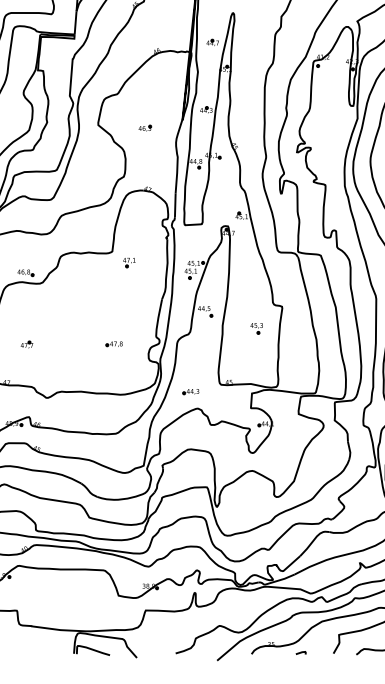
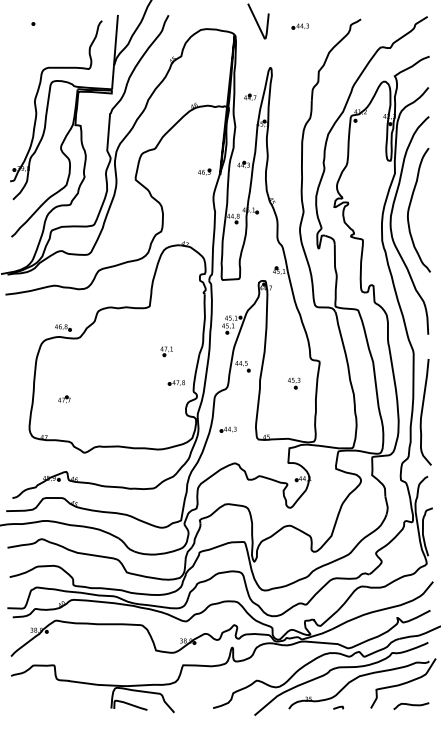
part: (145, 127) -> (204, 171), moved
part: (129, 262) -> (166, 351), moved
part: (113, 343) -> (175, 382), moved
part: (190, 391) -> (227, 429), moved

